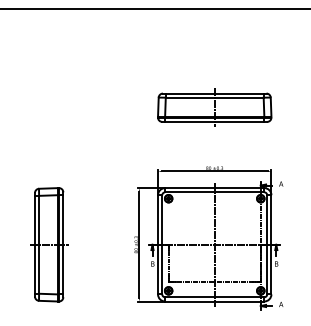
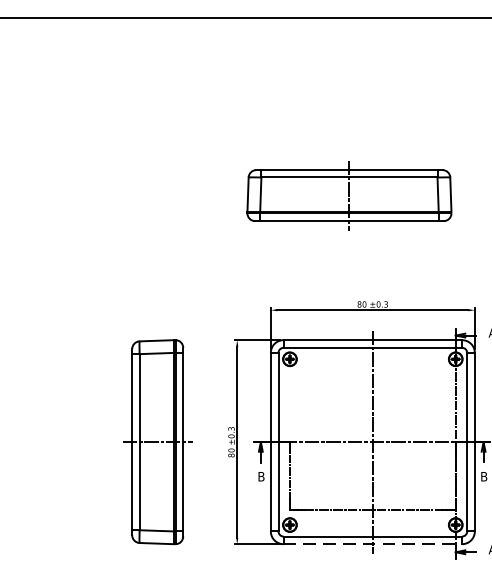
part: (214, 107) -> (349, 195), moved
part: (49, 244) -> (158, 441), moved
line: (214, 301) -> (372, 544), solid -> dashed

